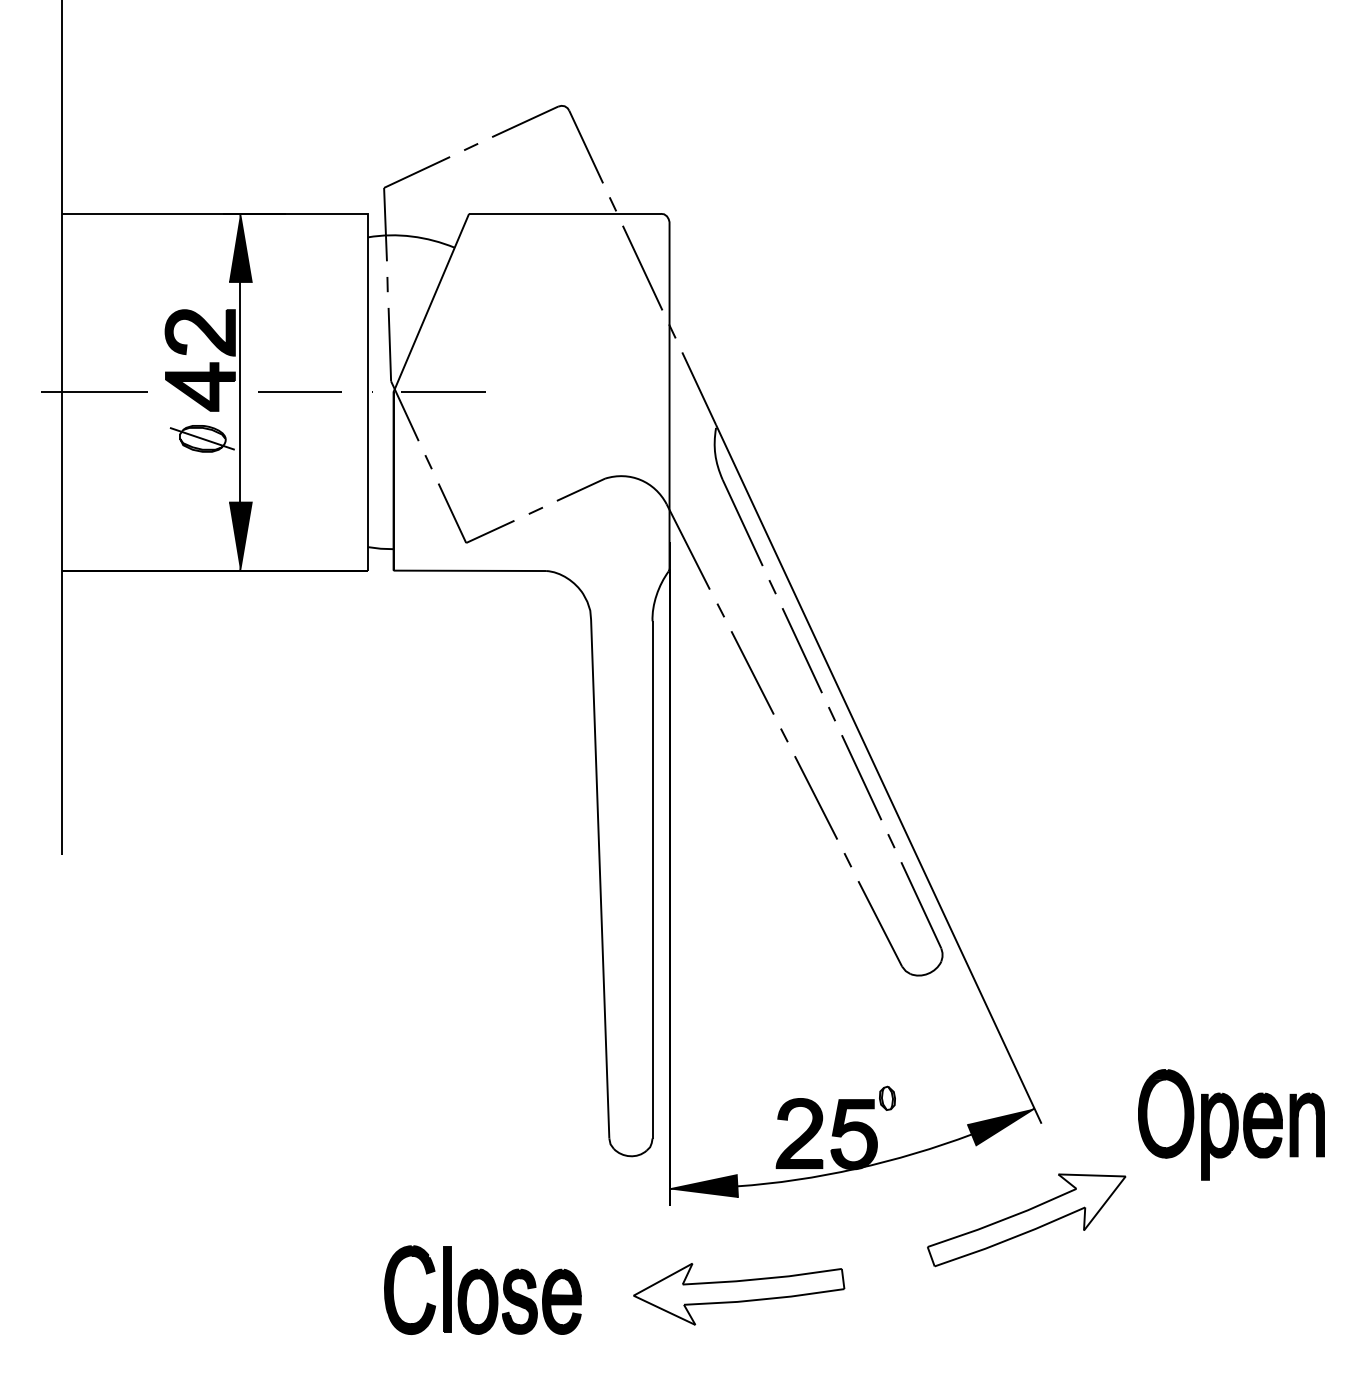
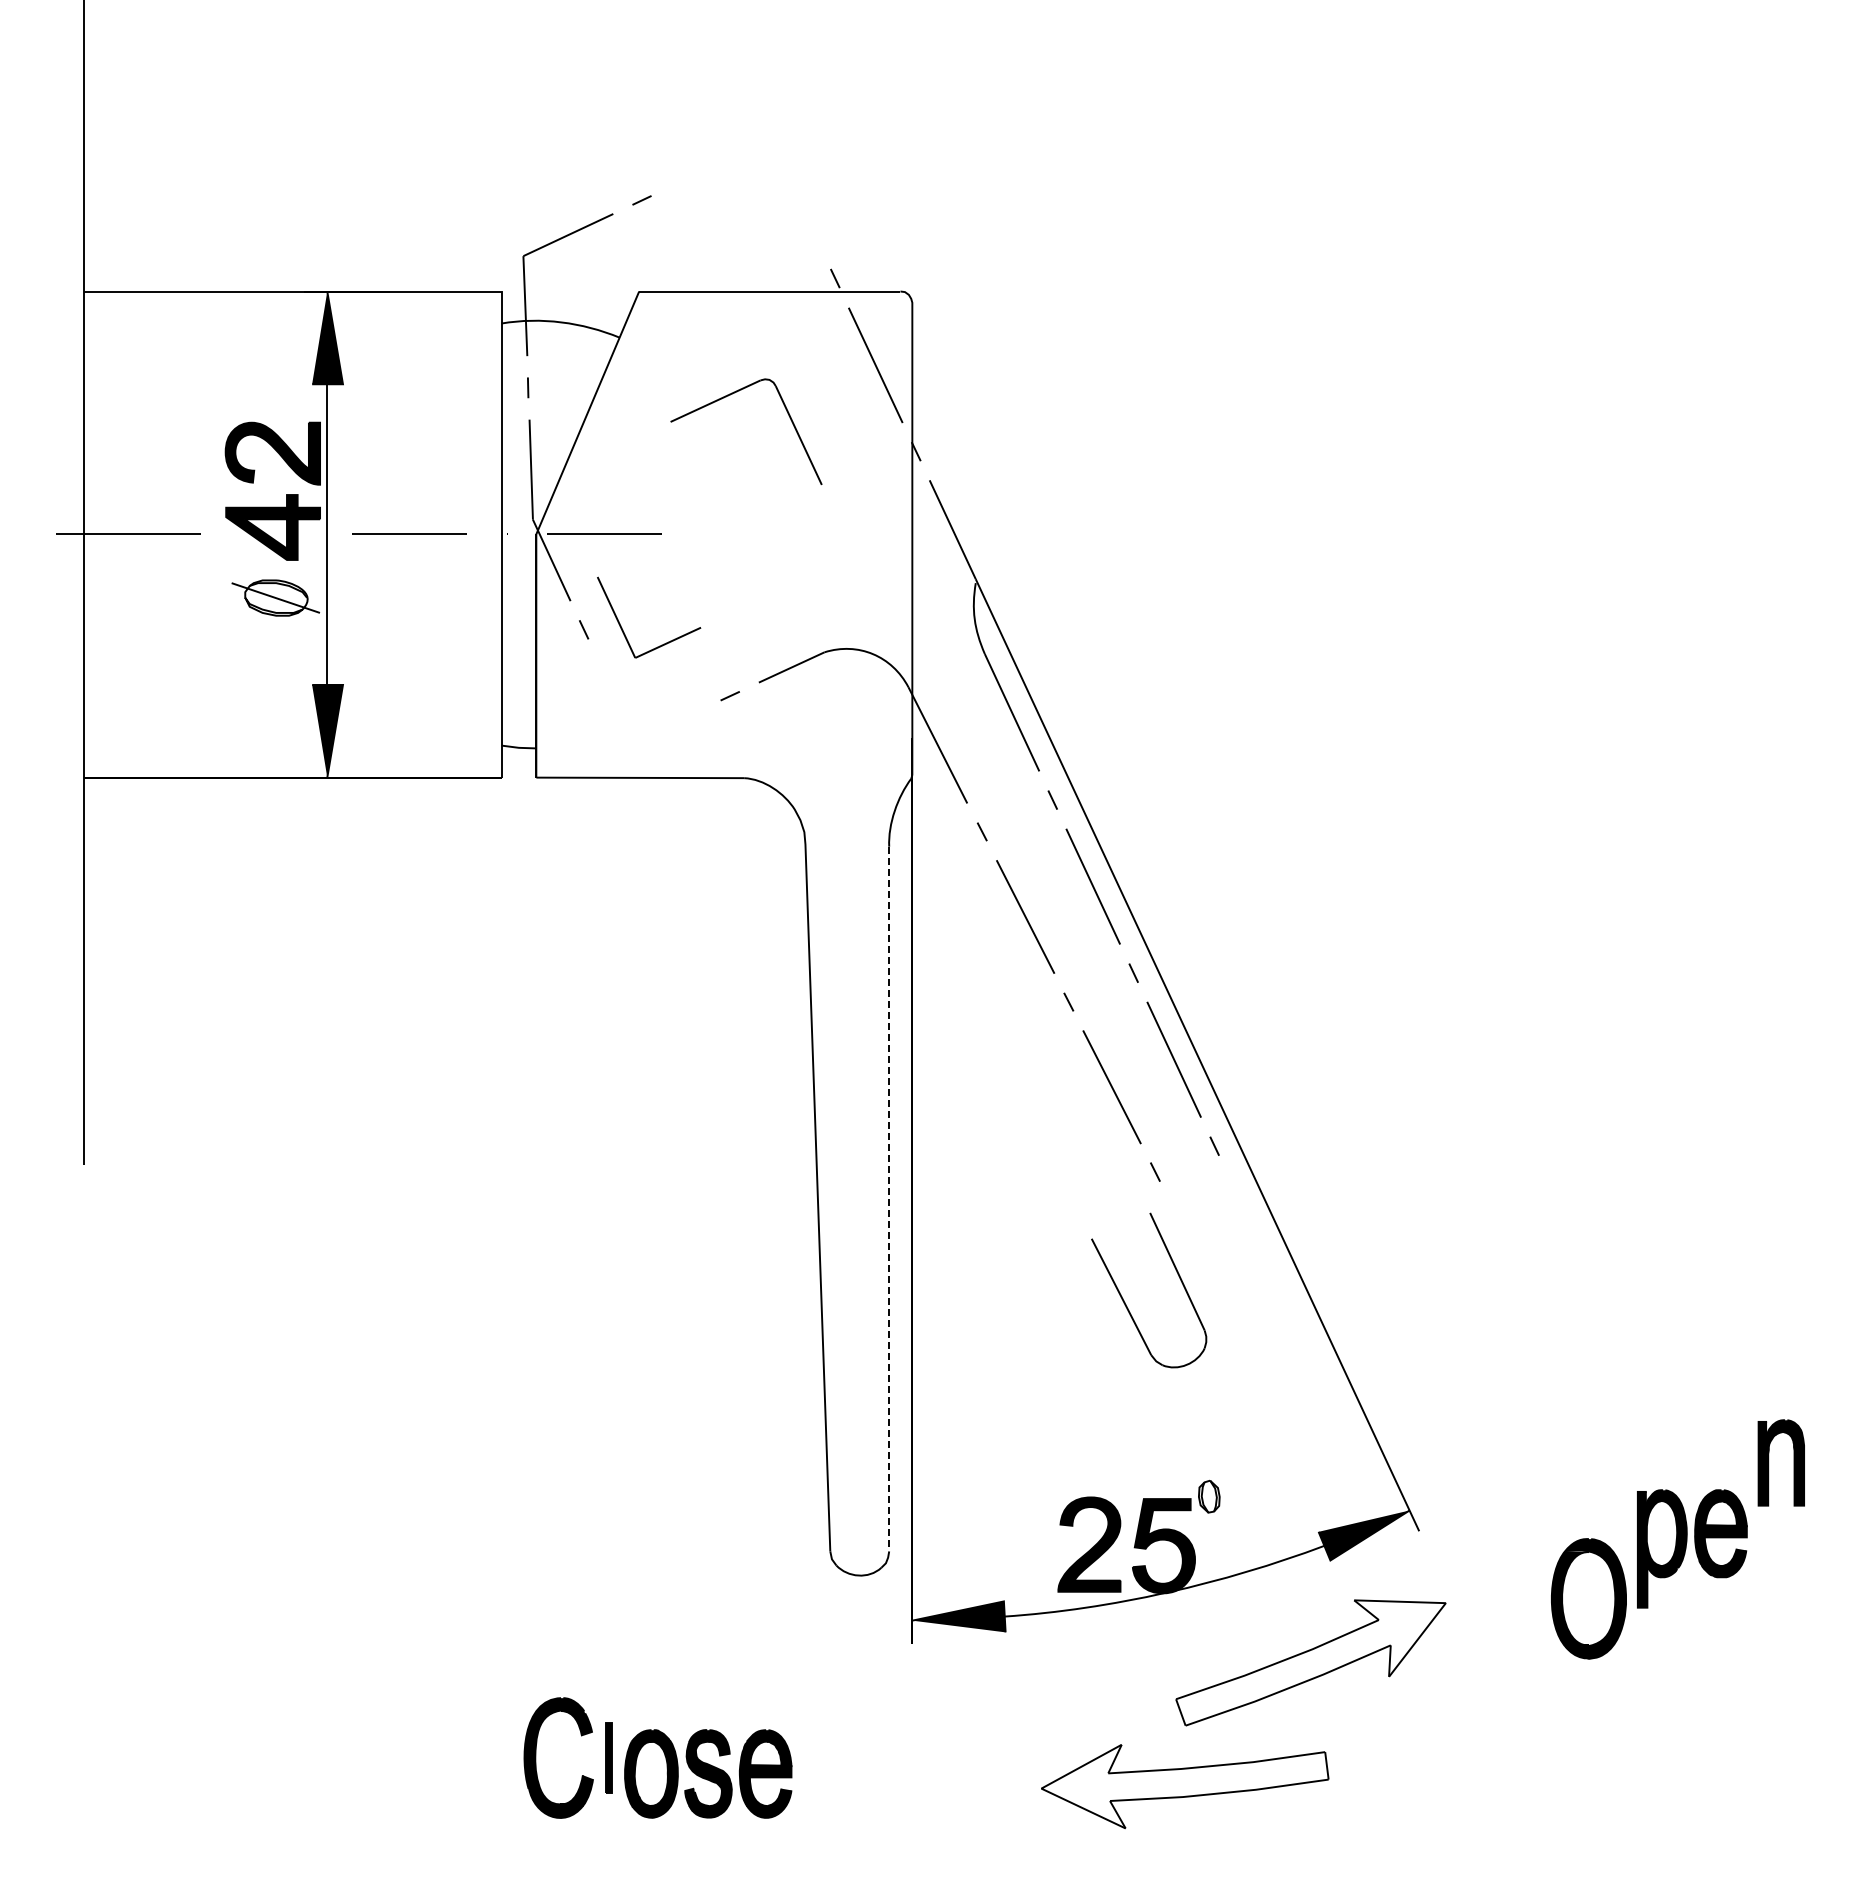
part: (534, 118) -> (728, 396), moved
part: (457, 522) -> (623, 629), moved
line: (652, 880) -> (889, 1199), solid -> dashed
part: (883, 927) -> (1125, 1302), moved
part: (1165, 1113) -> (1588, 1598), moved
part: (1298, 1124) -> (1769, 1462), moved
part: (1026, 1220) -> (1310, 1662), moved
part: (446, 1289) -> (608, 1757), size x0.6
part: (739, 1294) -> (1185, 1786), moved

